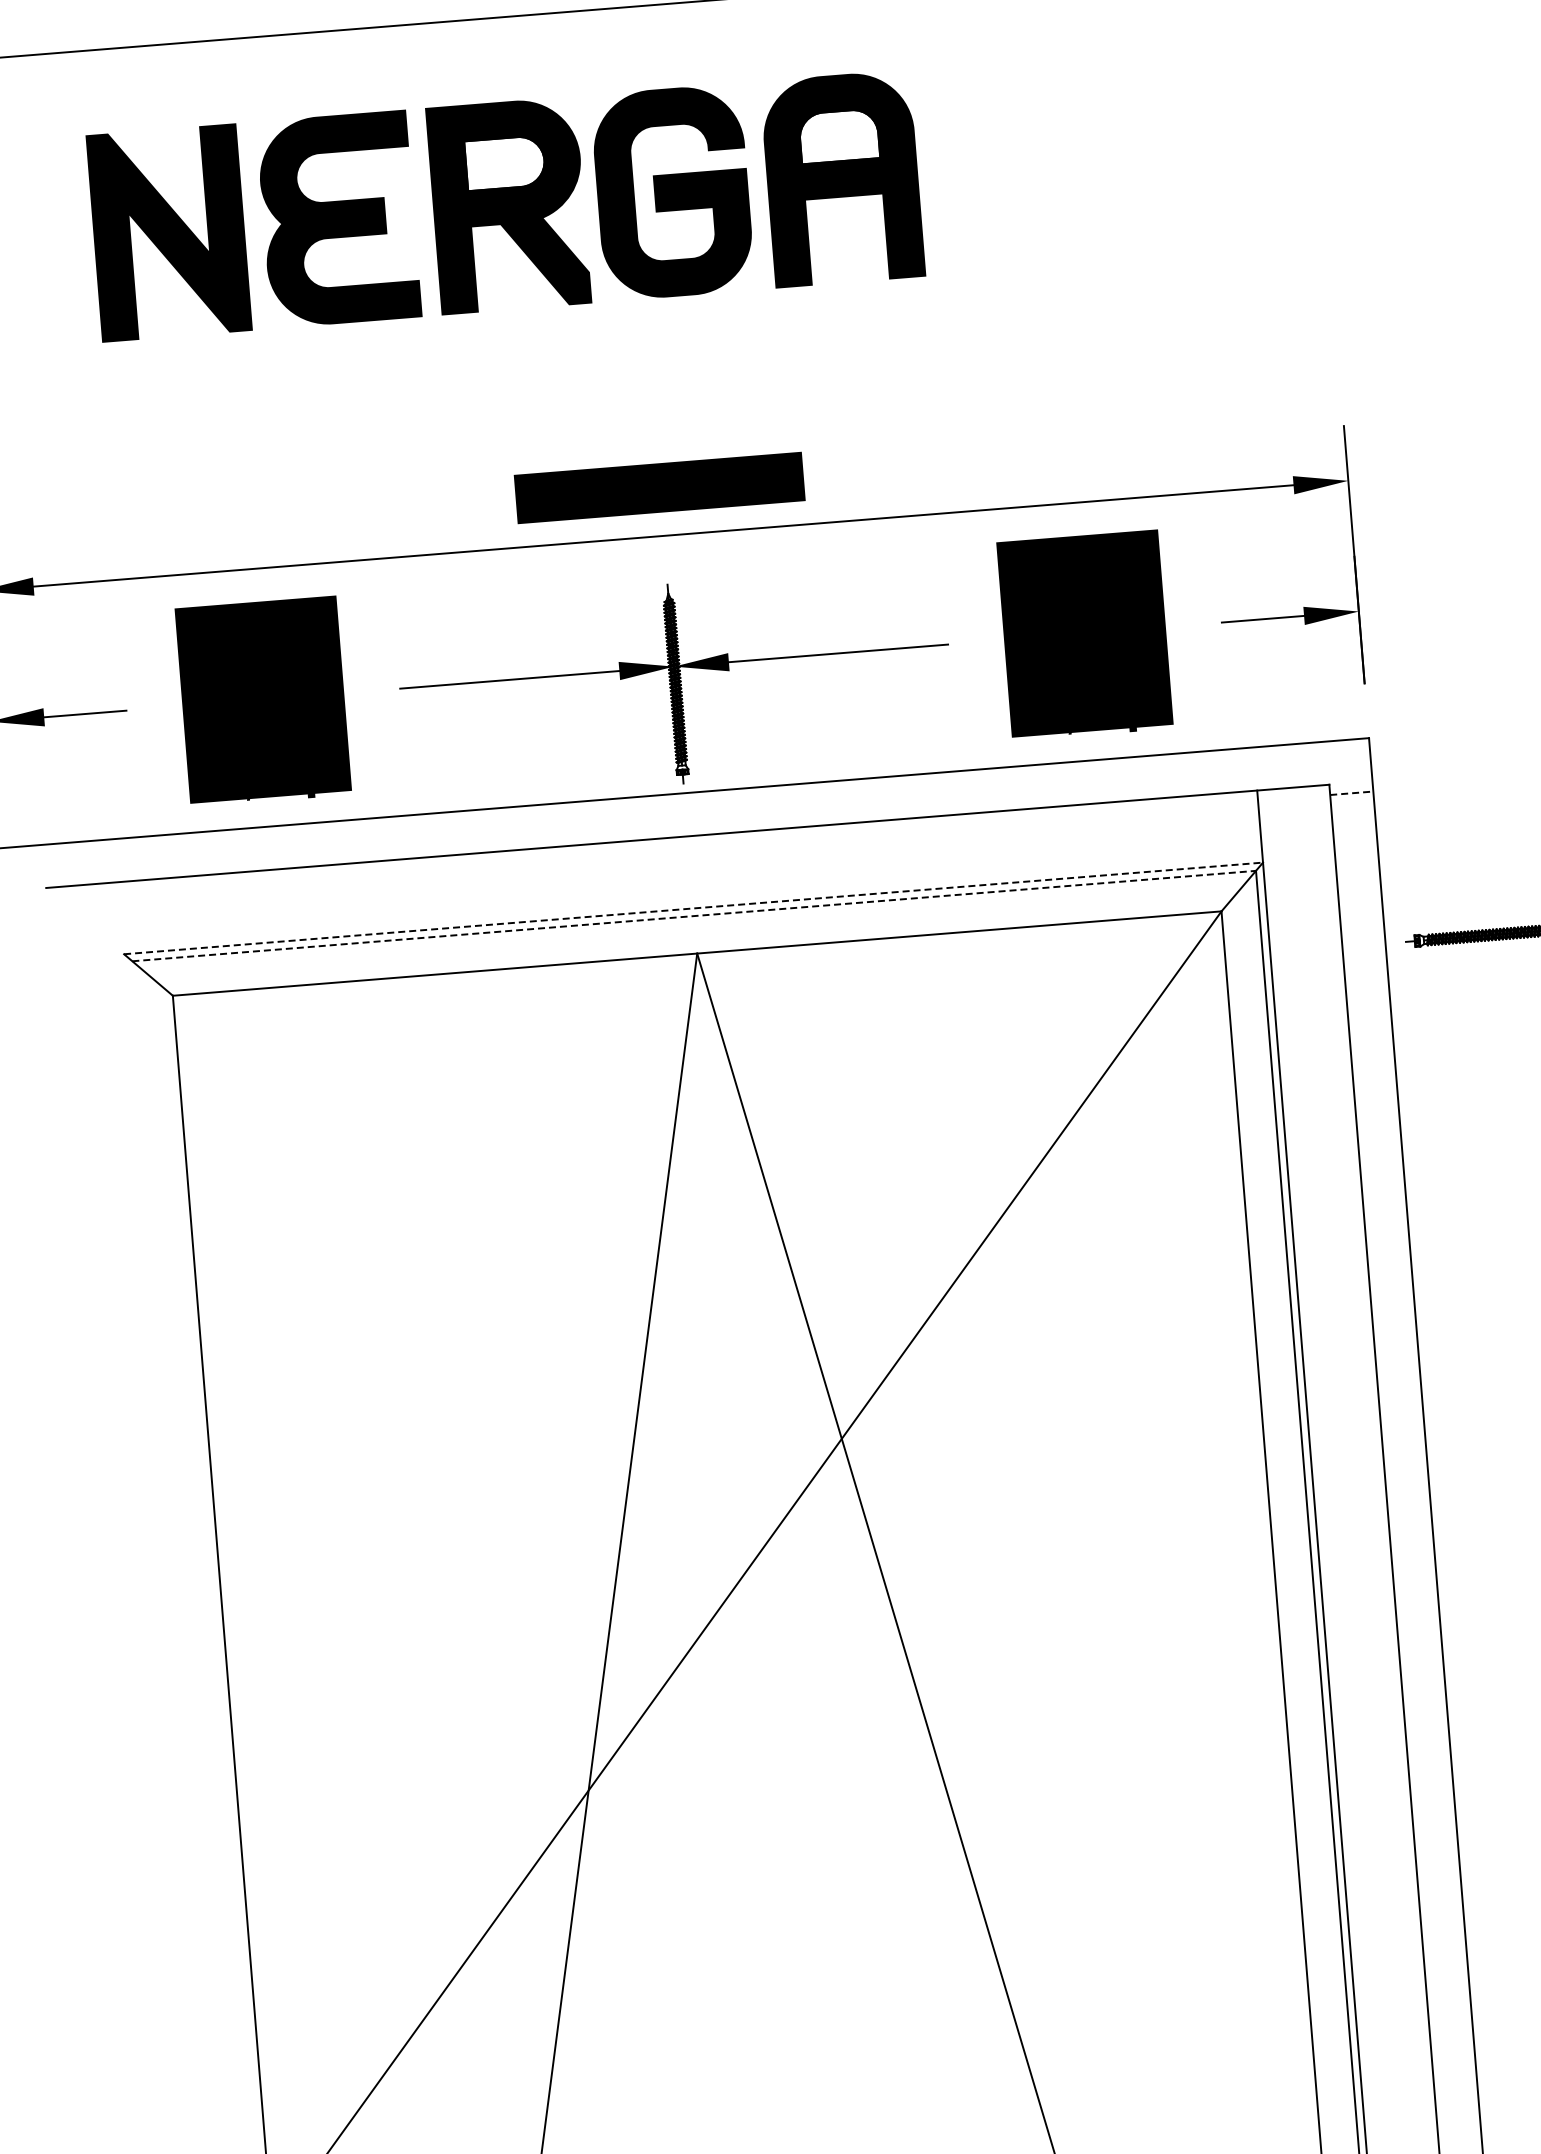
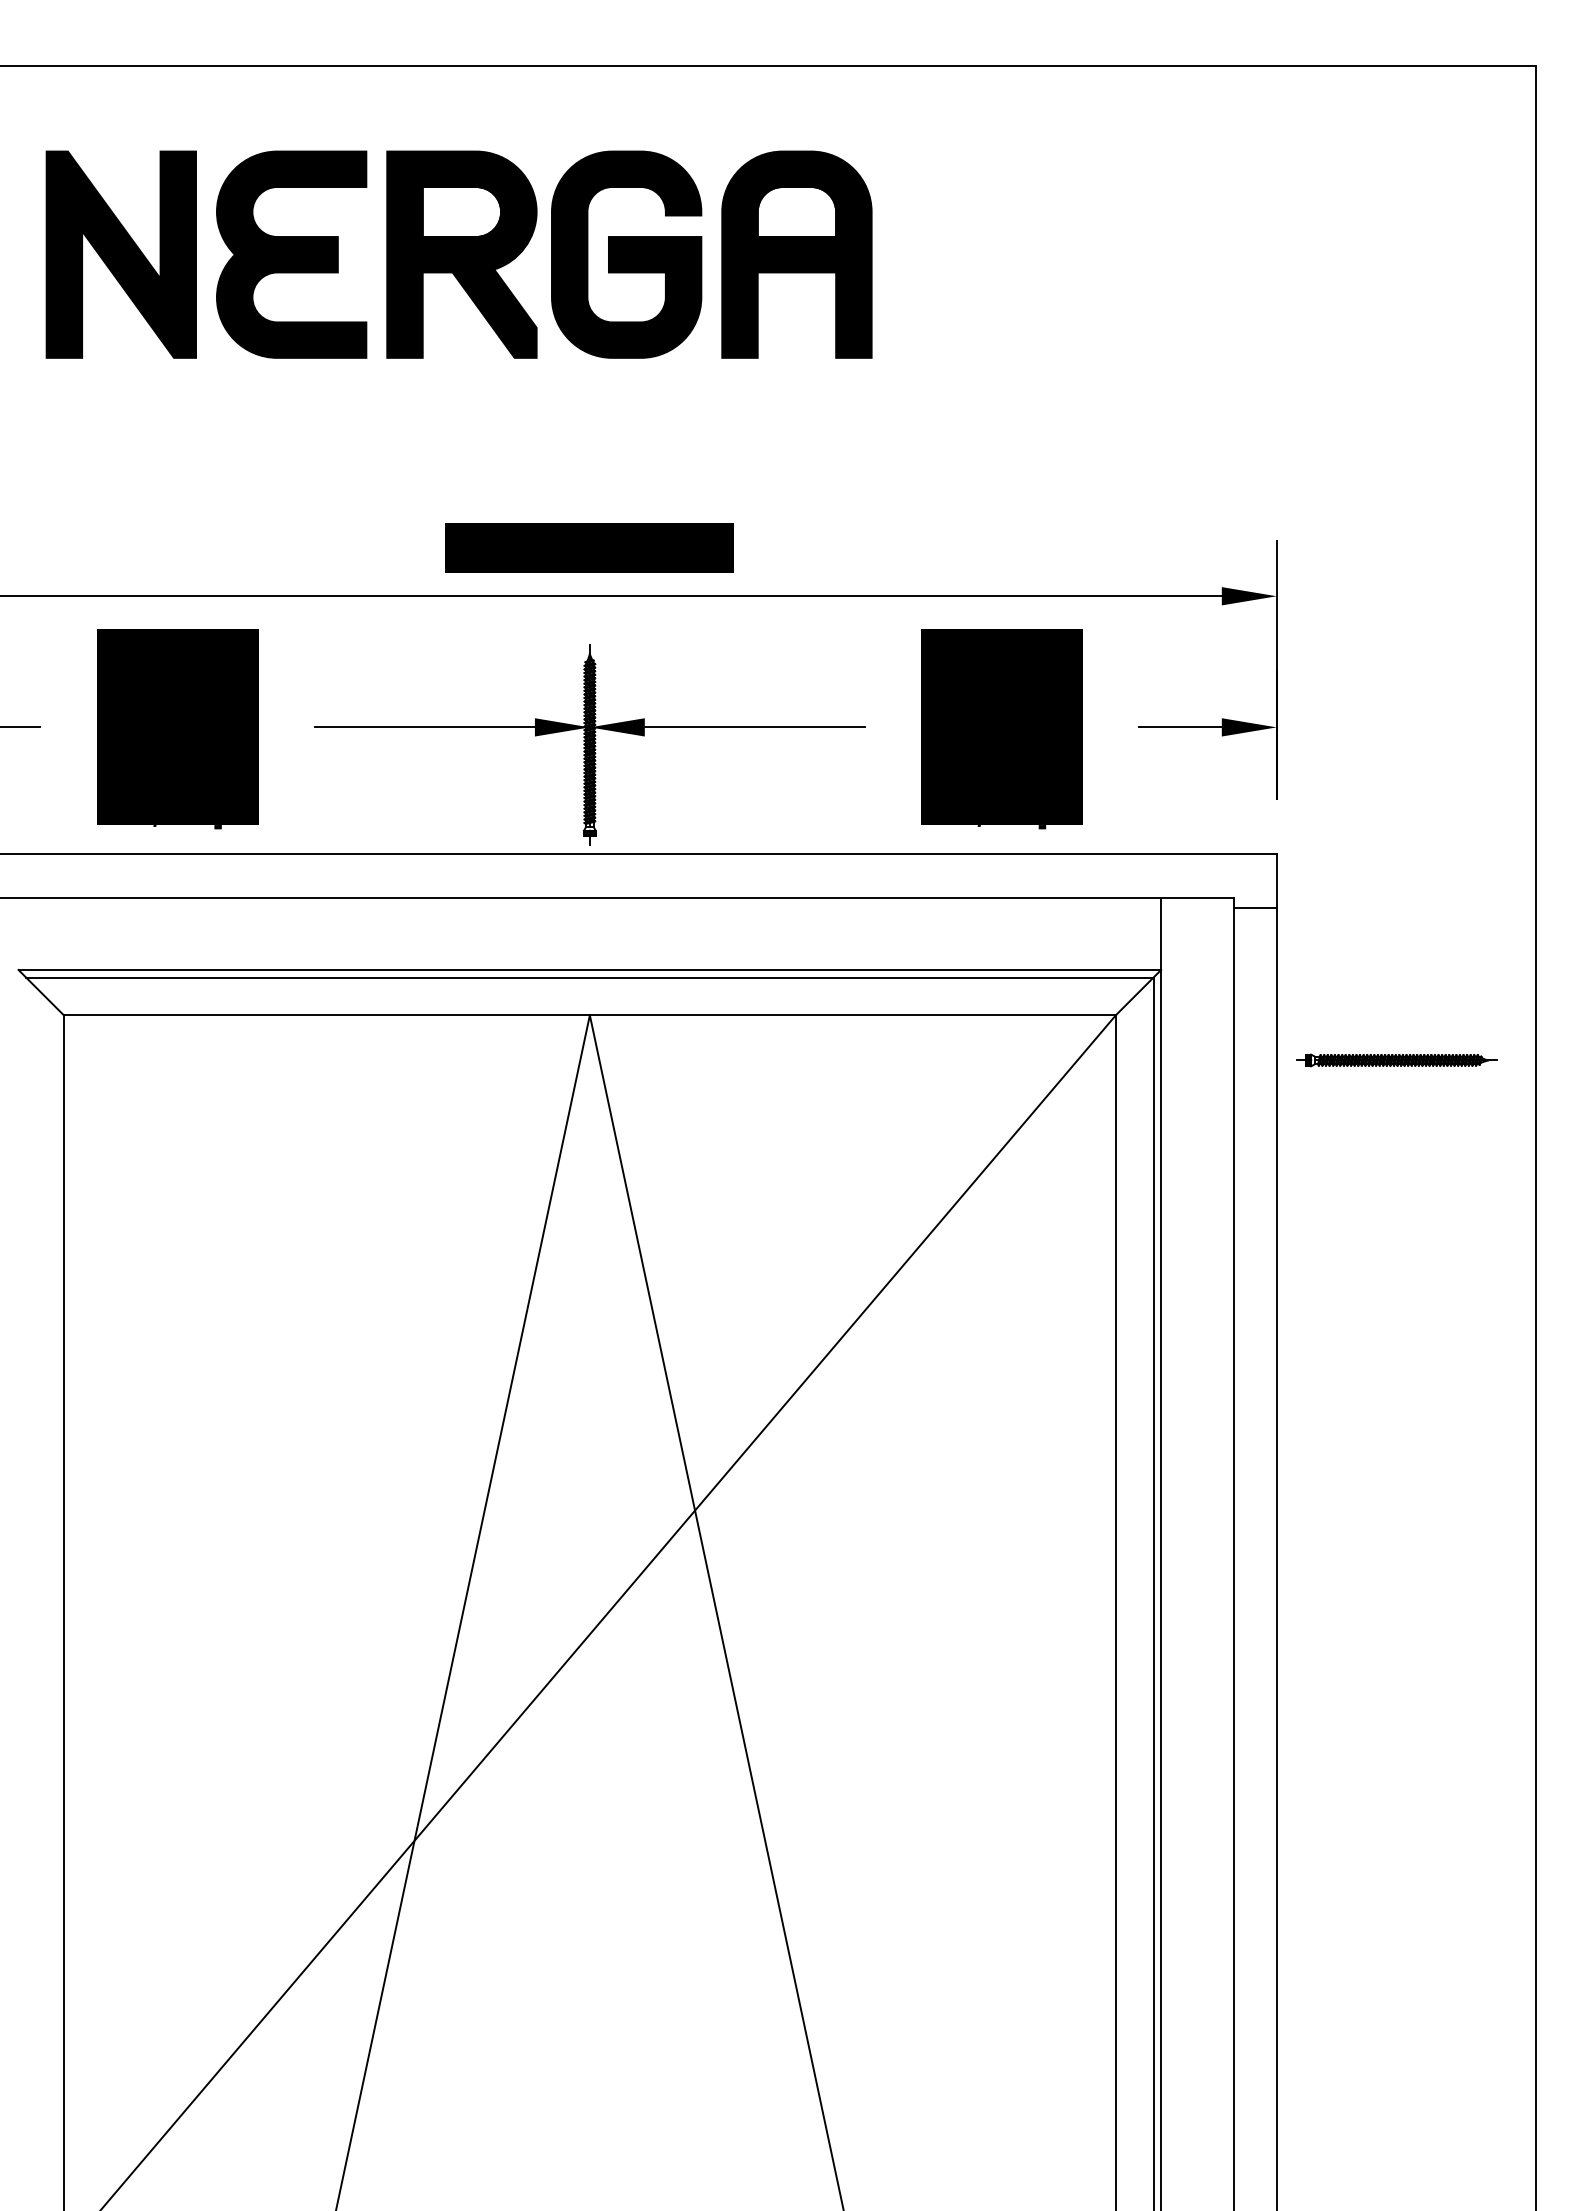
line: (1352, 792) -> (1255, 907), dashed -> solid
line: (694, 907) -> (590, 969), dashed -> solid
line: (693, 915) -> (589, 977), dashed -> solid

